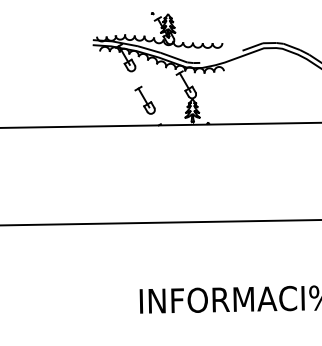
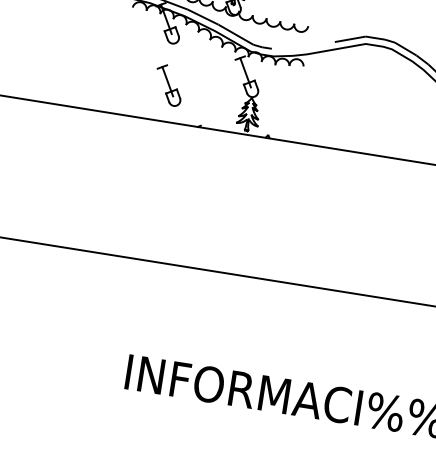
part: (144, 99) -> (168, 83), moved

